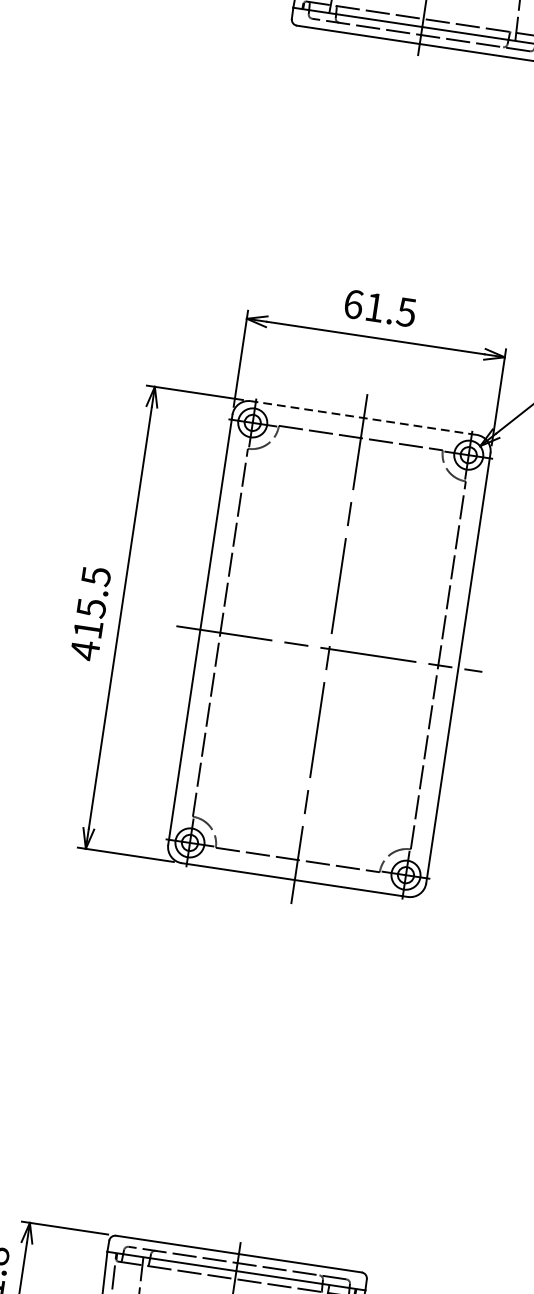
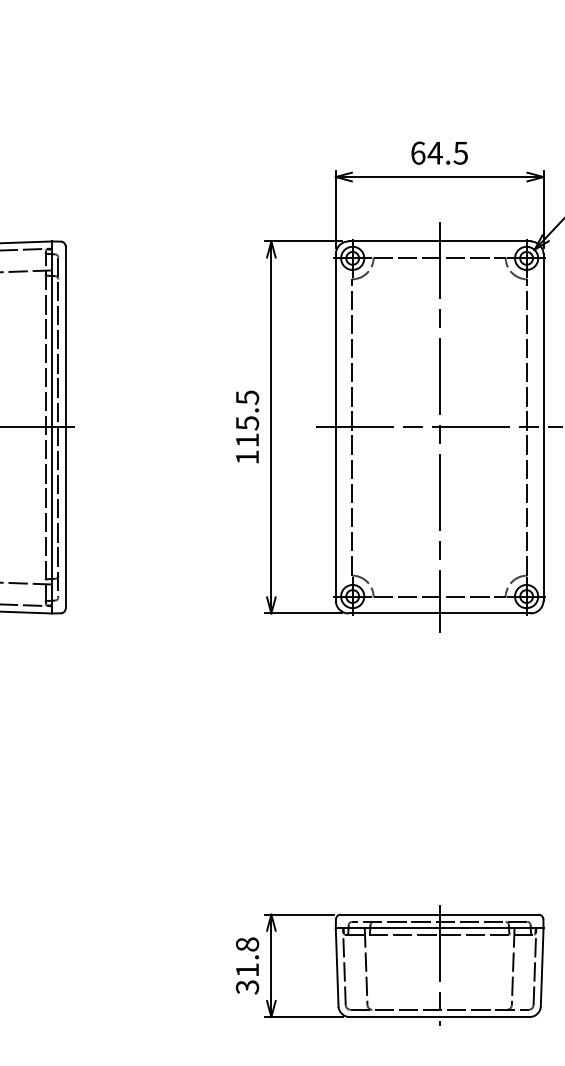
text: (373, 307) -> (434, 153), 61.5 -> 64.5
line: (363, 418) -> (439, 241), dashed -> solid
text: (85, 650) -> (247, 457), 415.5 -> 115.5

